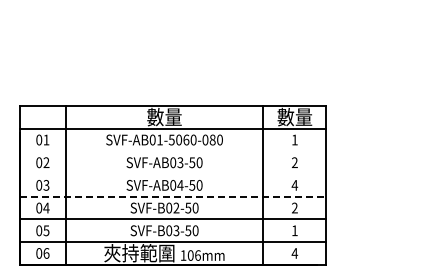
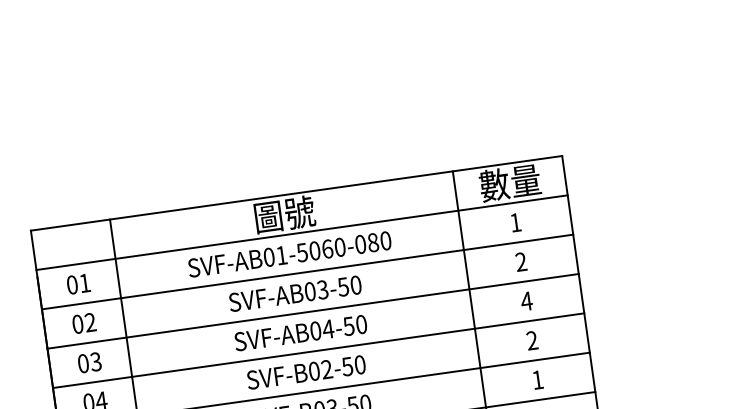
text: (164, 116) -> (283, 213), 數量 -> 圖號
line: (173, 151) -> (308, 272), added
line: (173, 174) -> (313, 312), added
line: (173, 196) -> (318, 350), dashed -> solid

